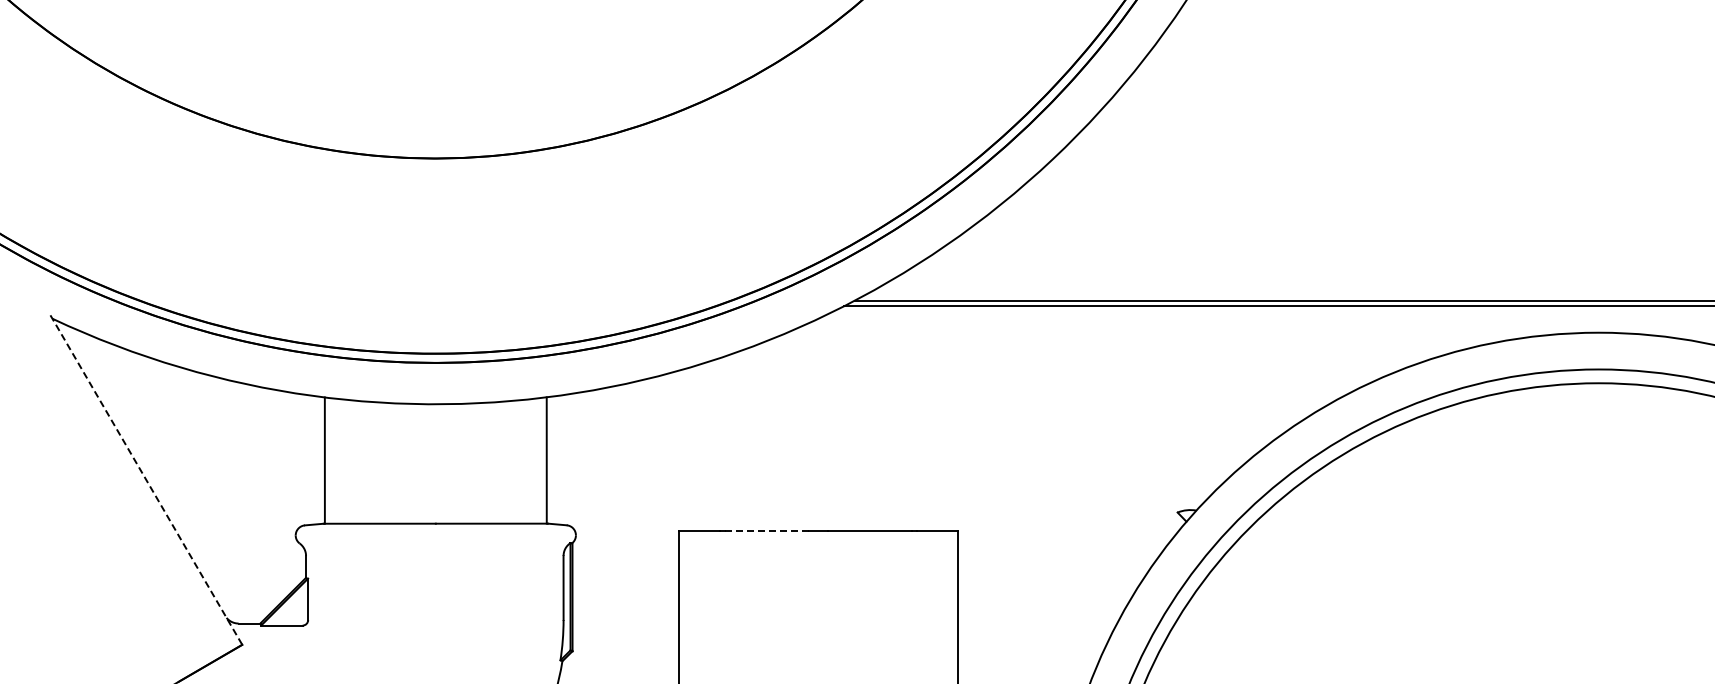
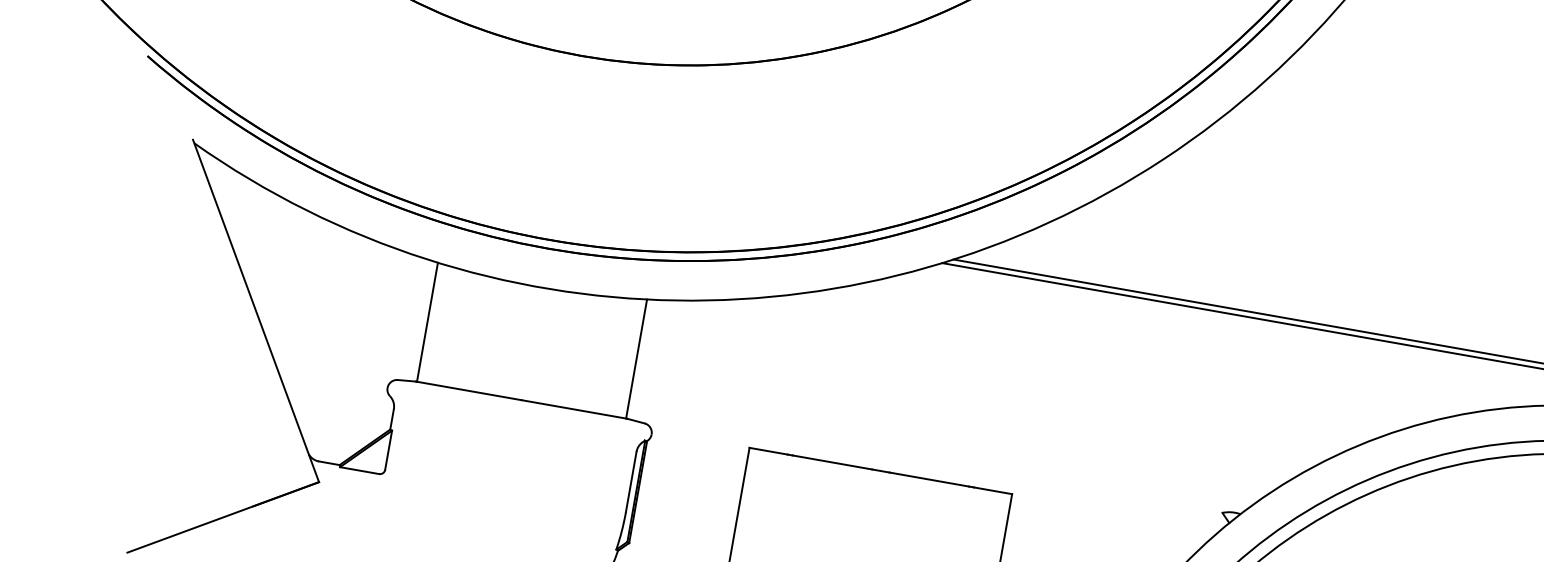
line: (146, 480) -> (256, 311), dashed -> solid
line: (767, 531) -> (832, 462), dashed -> solid

